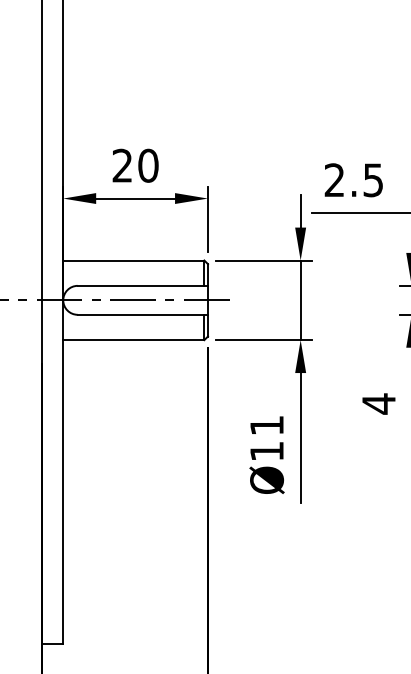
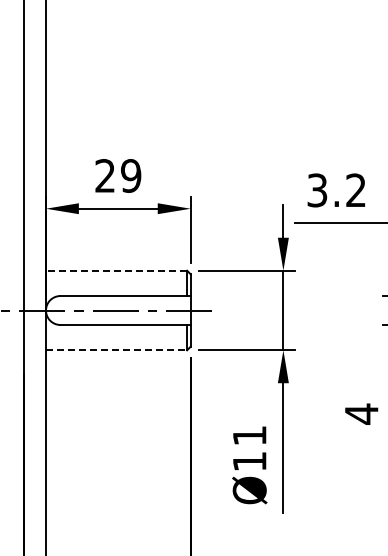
text: (148, 165) -> (131, 175), 20 -> 29
text: (353, 180) -> (336, 190), 2.5 -> 3.2
line: (133, 260) -> (116, 270), solid -> dashed
line: (133, 340) -> (116, 350), solid -> dashed

